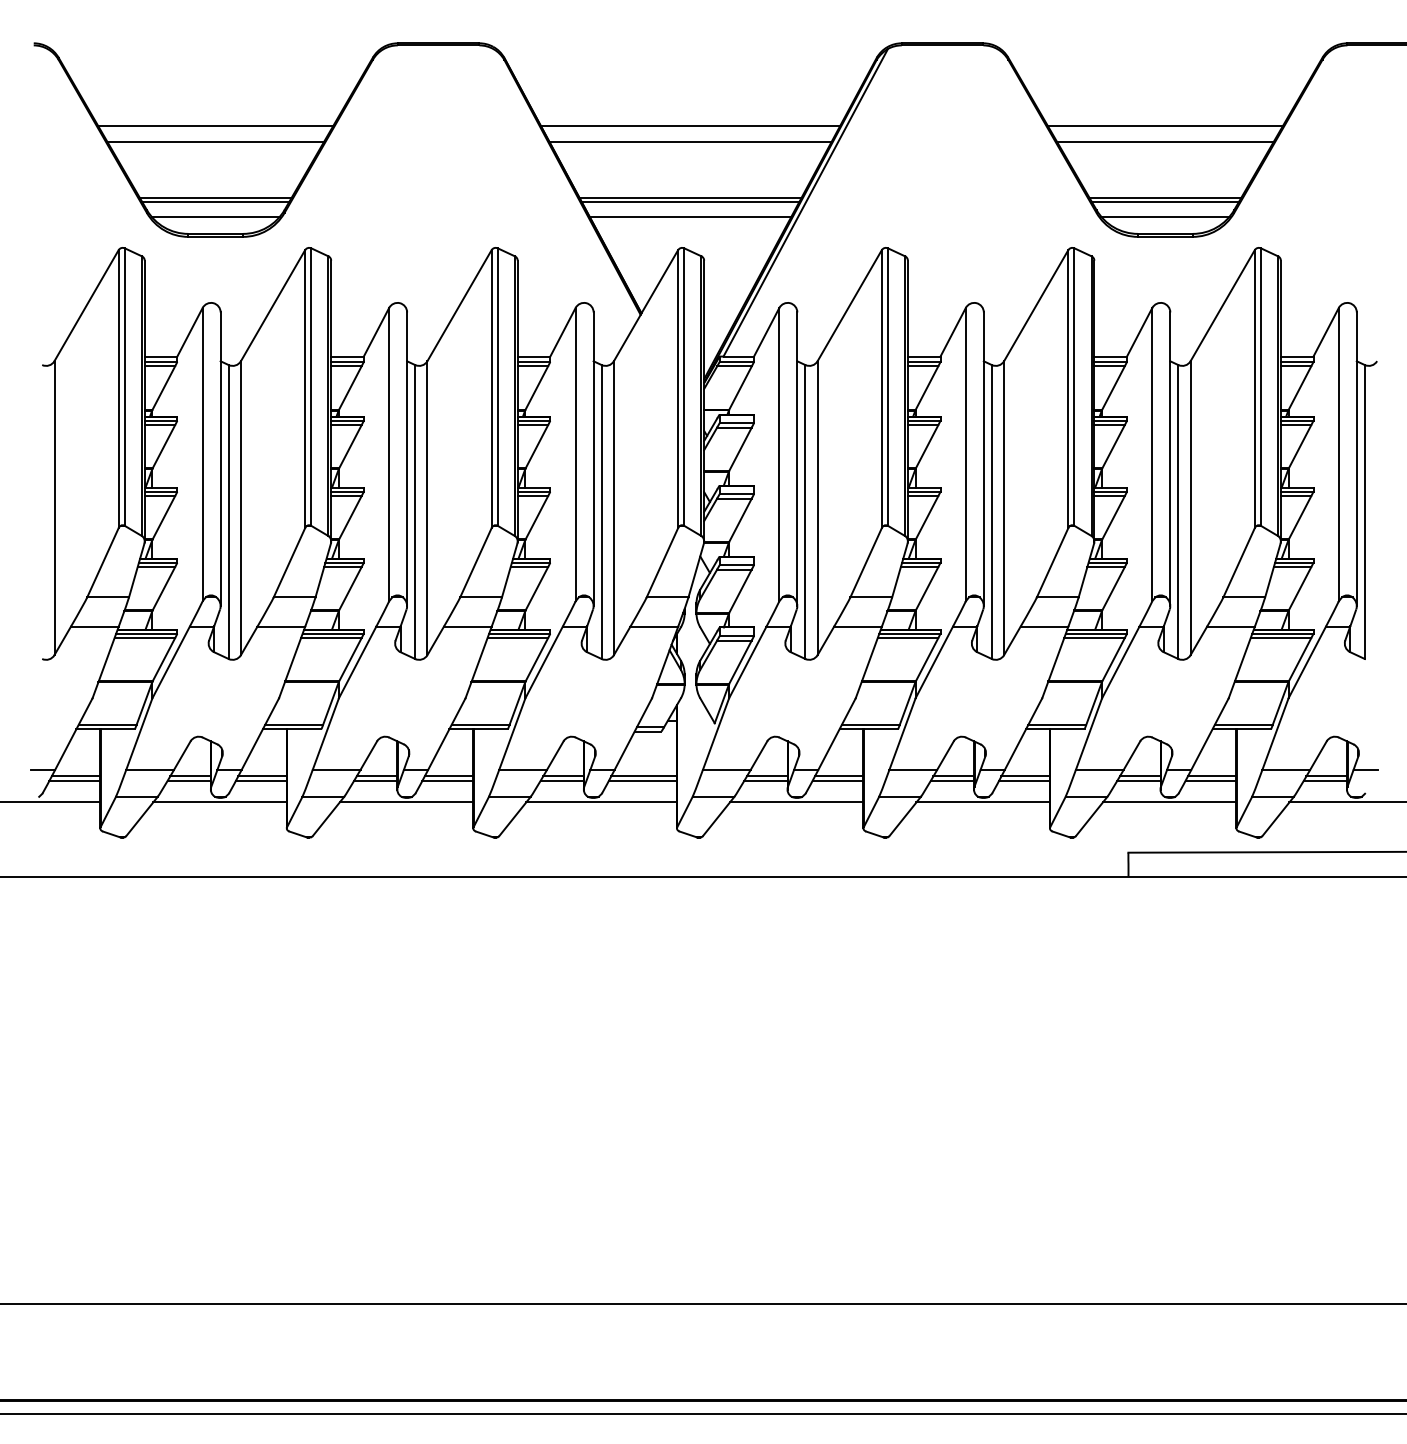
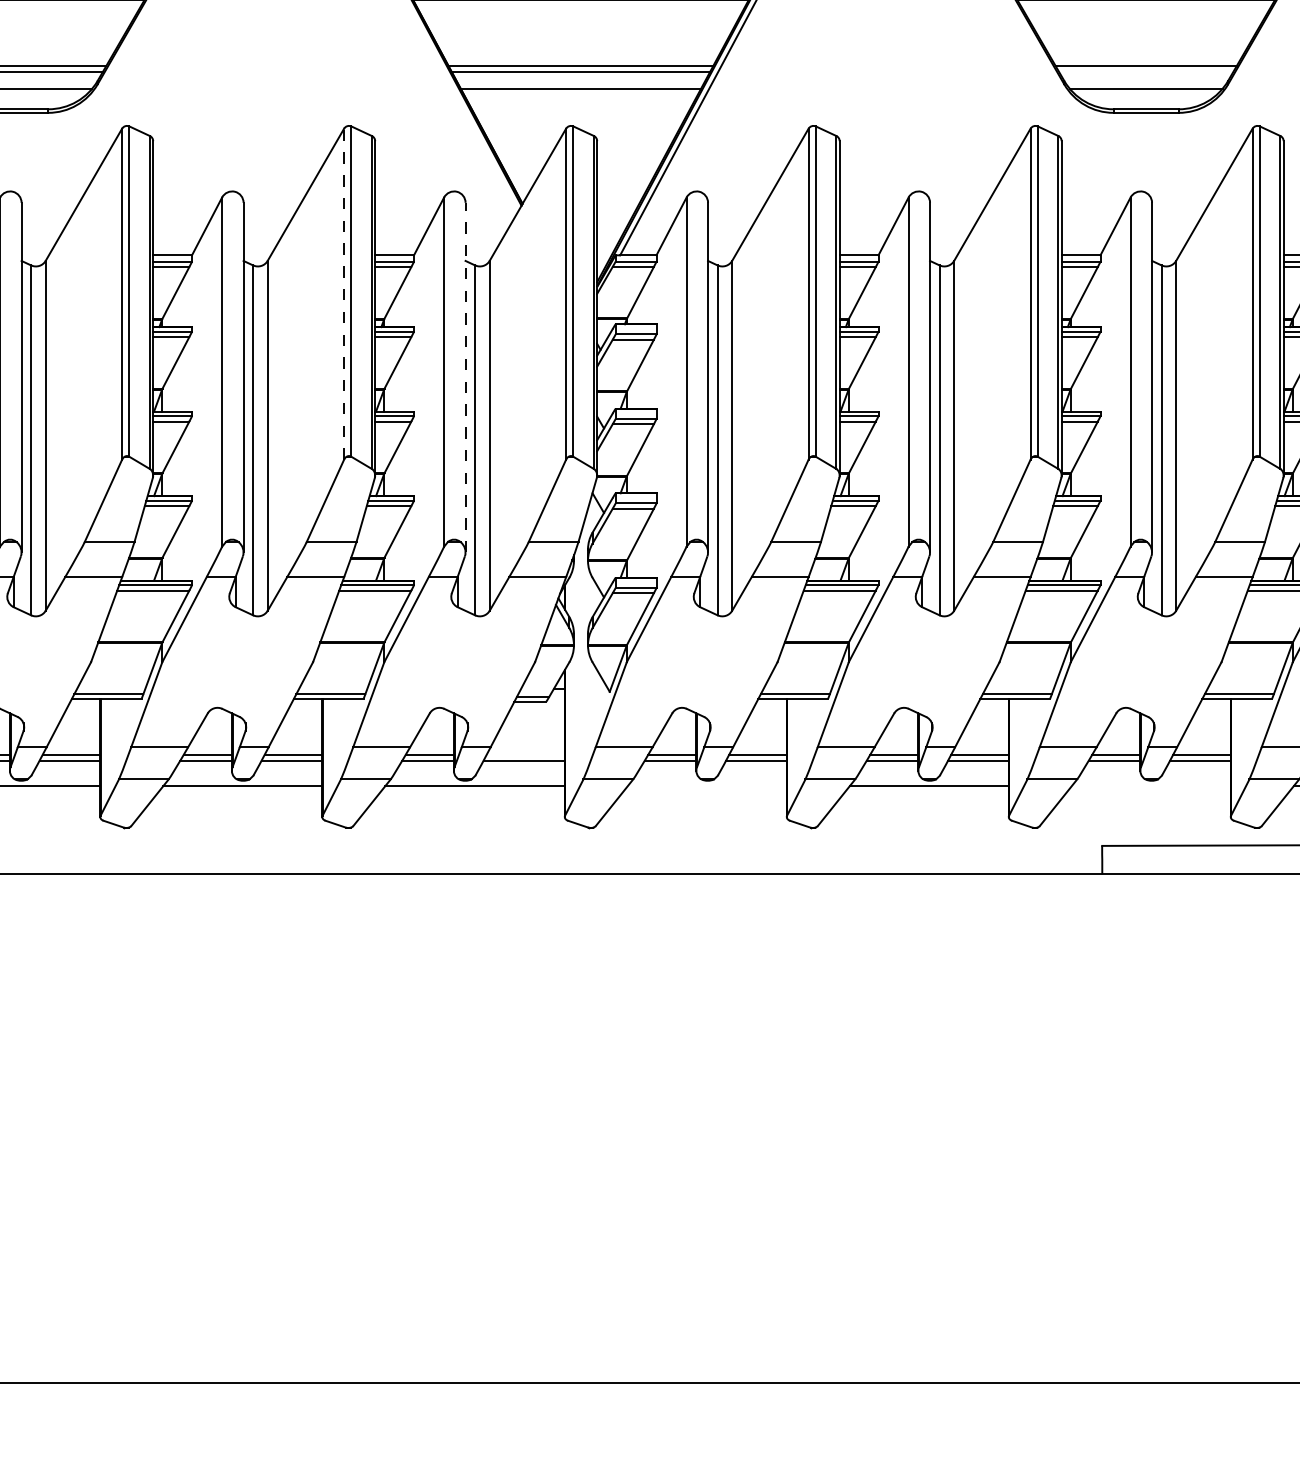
line: (1165, 202) -> (1146, 71), removed
line: (491, 388) -> (343, 293), solid -> dashed
line: (593, 459) -> (465, 377), solid -> dashed
line: (643, 776) -> (524, 755), removed
line: (796, 802) -> (707, 786), removed
line: (1169, 802) -> (1151, 786), removed

